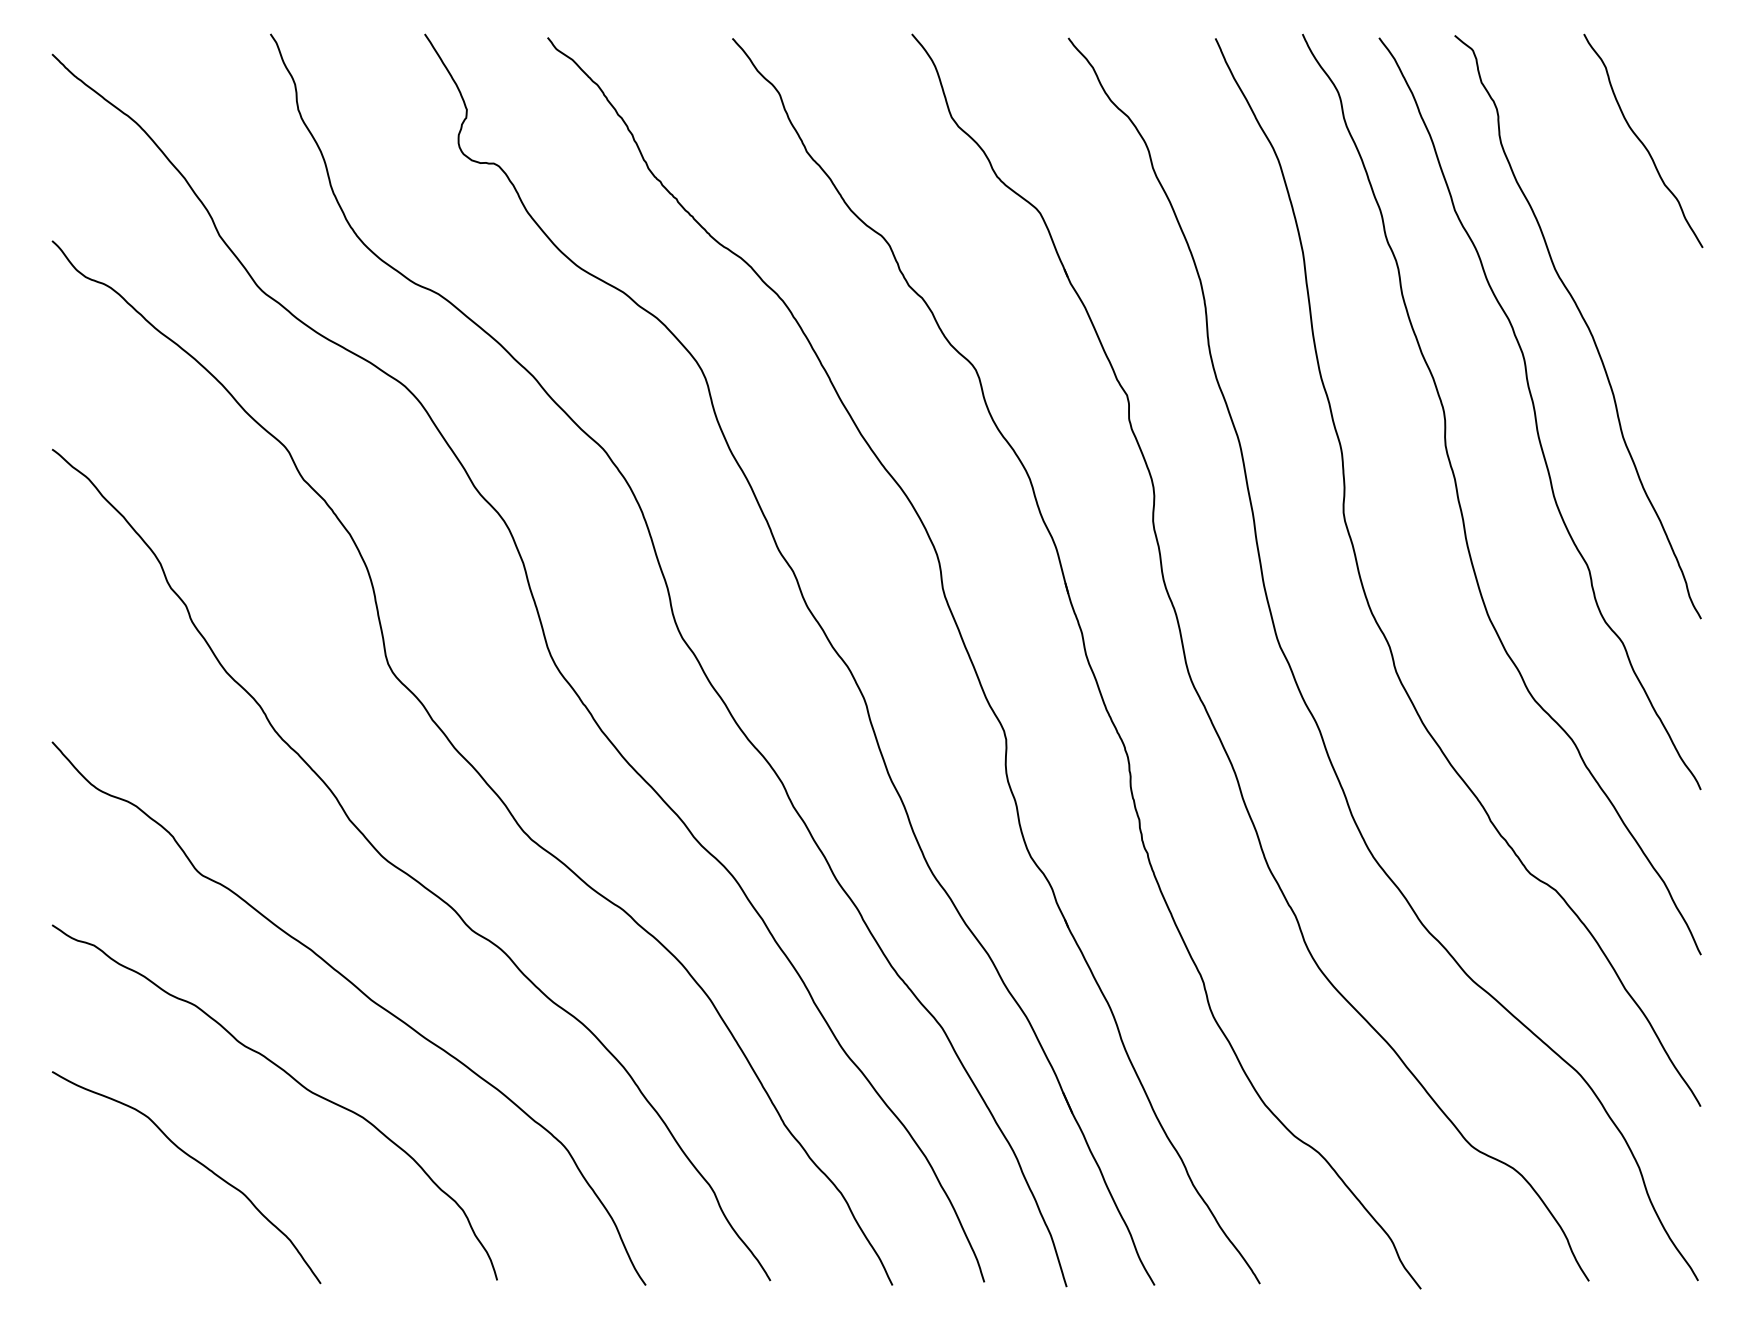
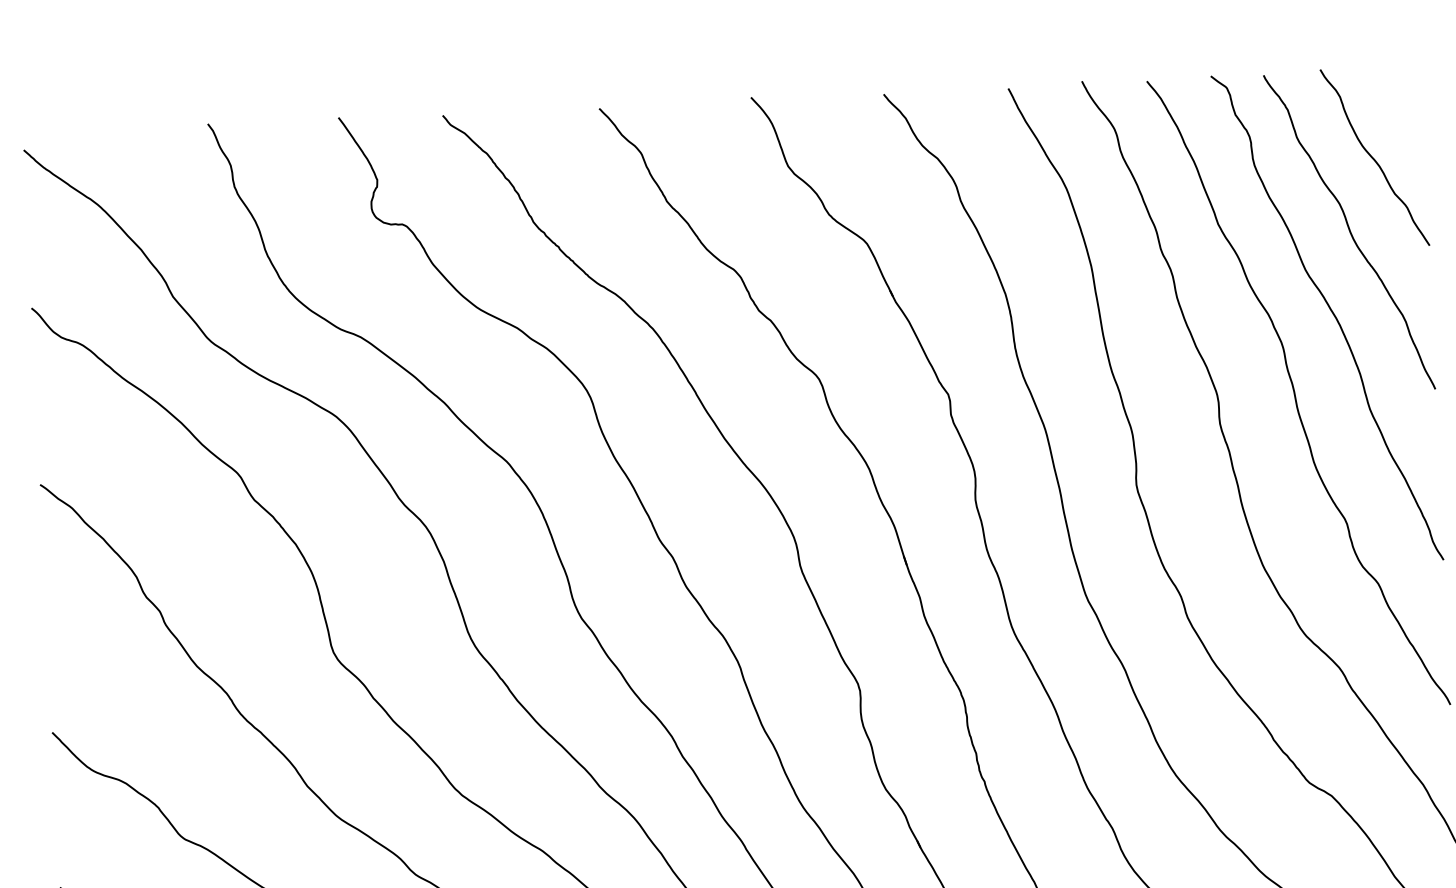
curve: (1608, 226) -> (1348, 231), added

